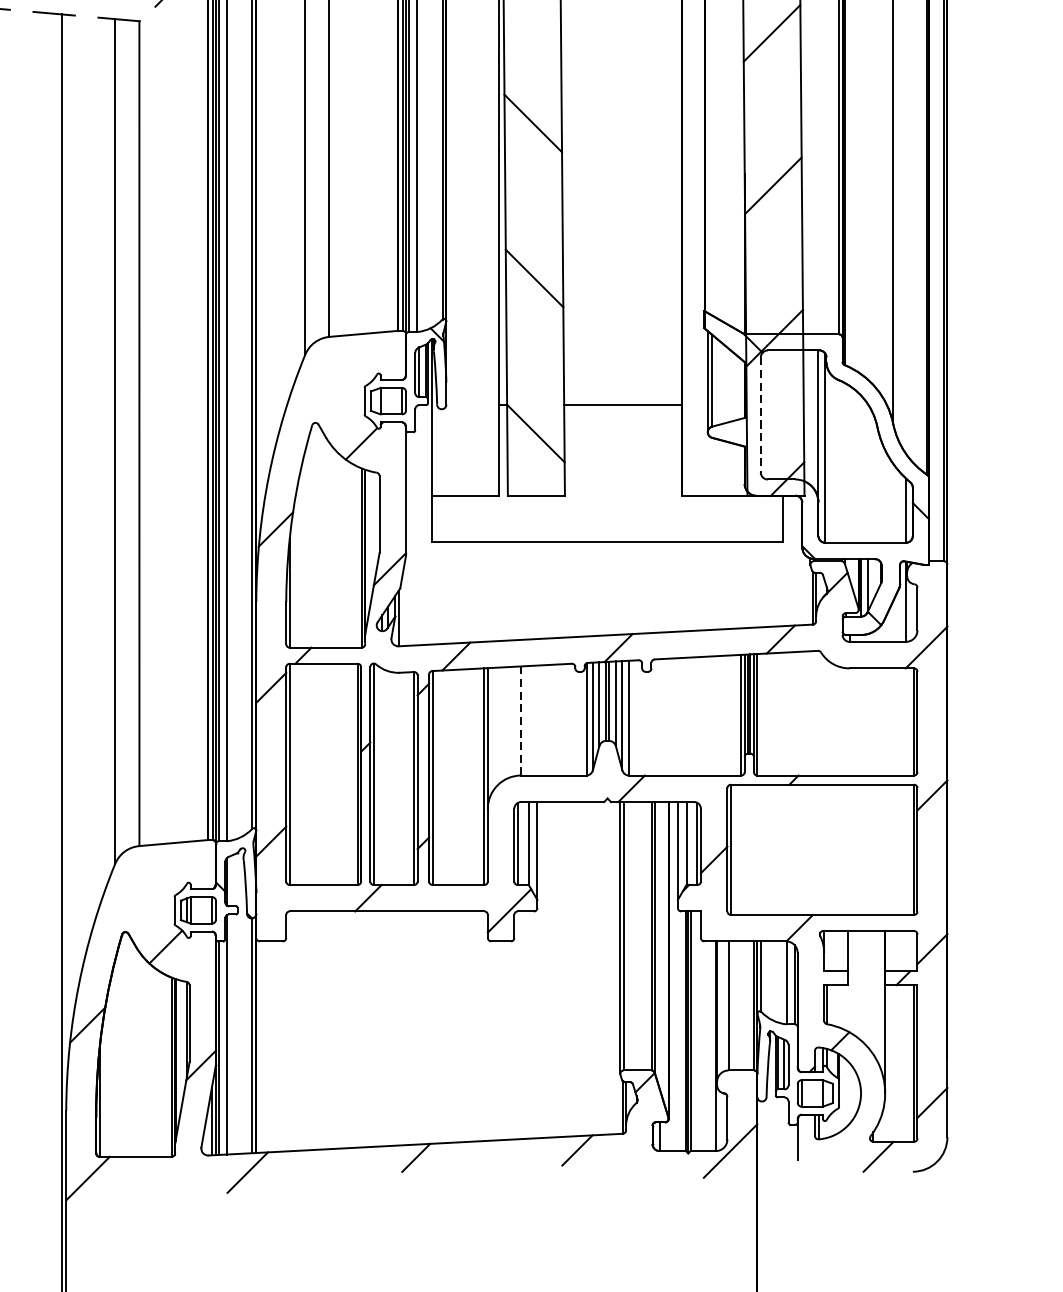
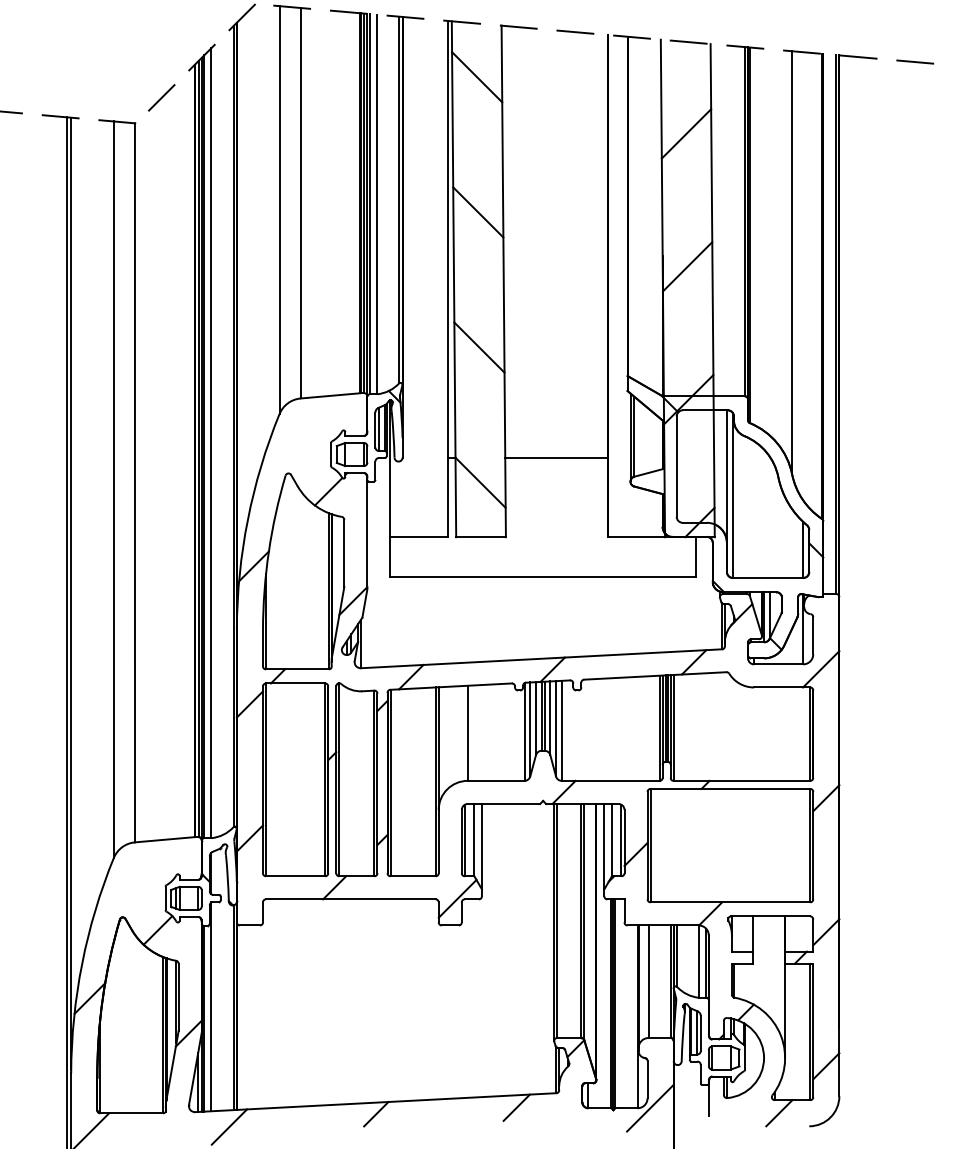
line: (760, 416) -> (676, 467), dashed -> solid
line: (66, 560) -> (71, 593), added
line: (520, 721) -> (467, 733), dashed -> solid

